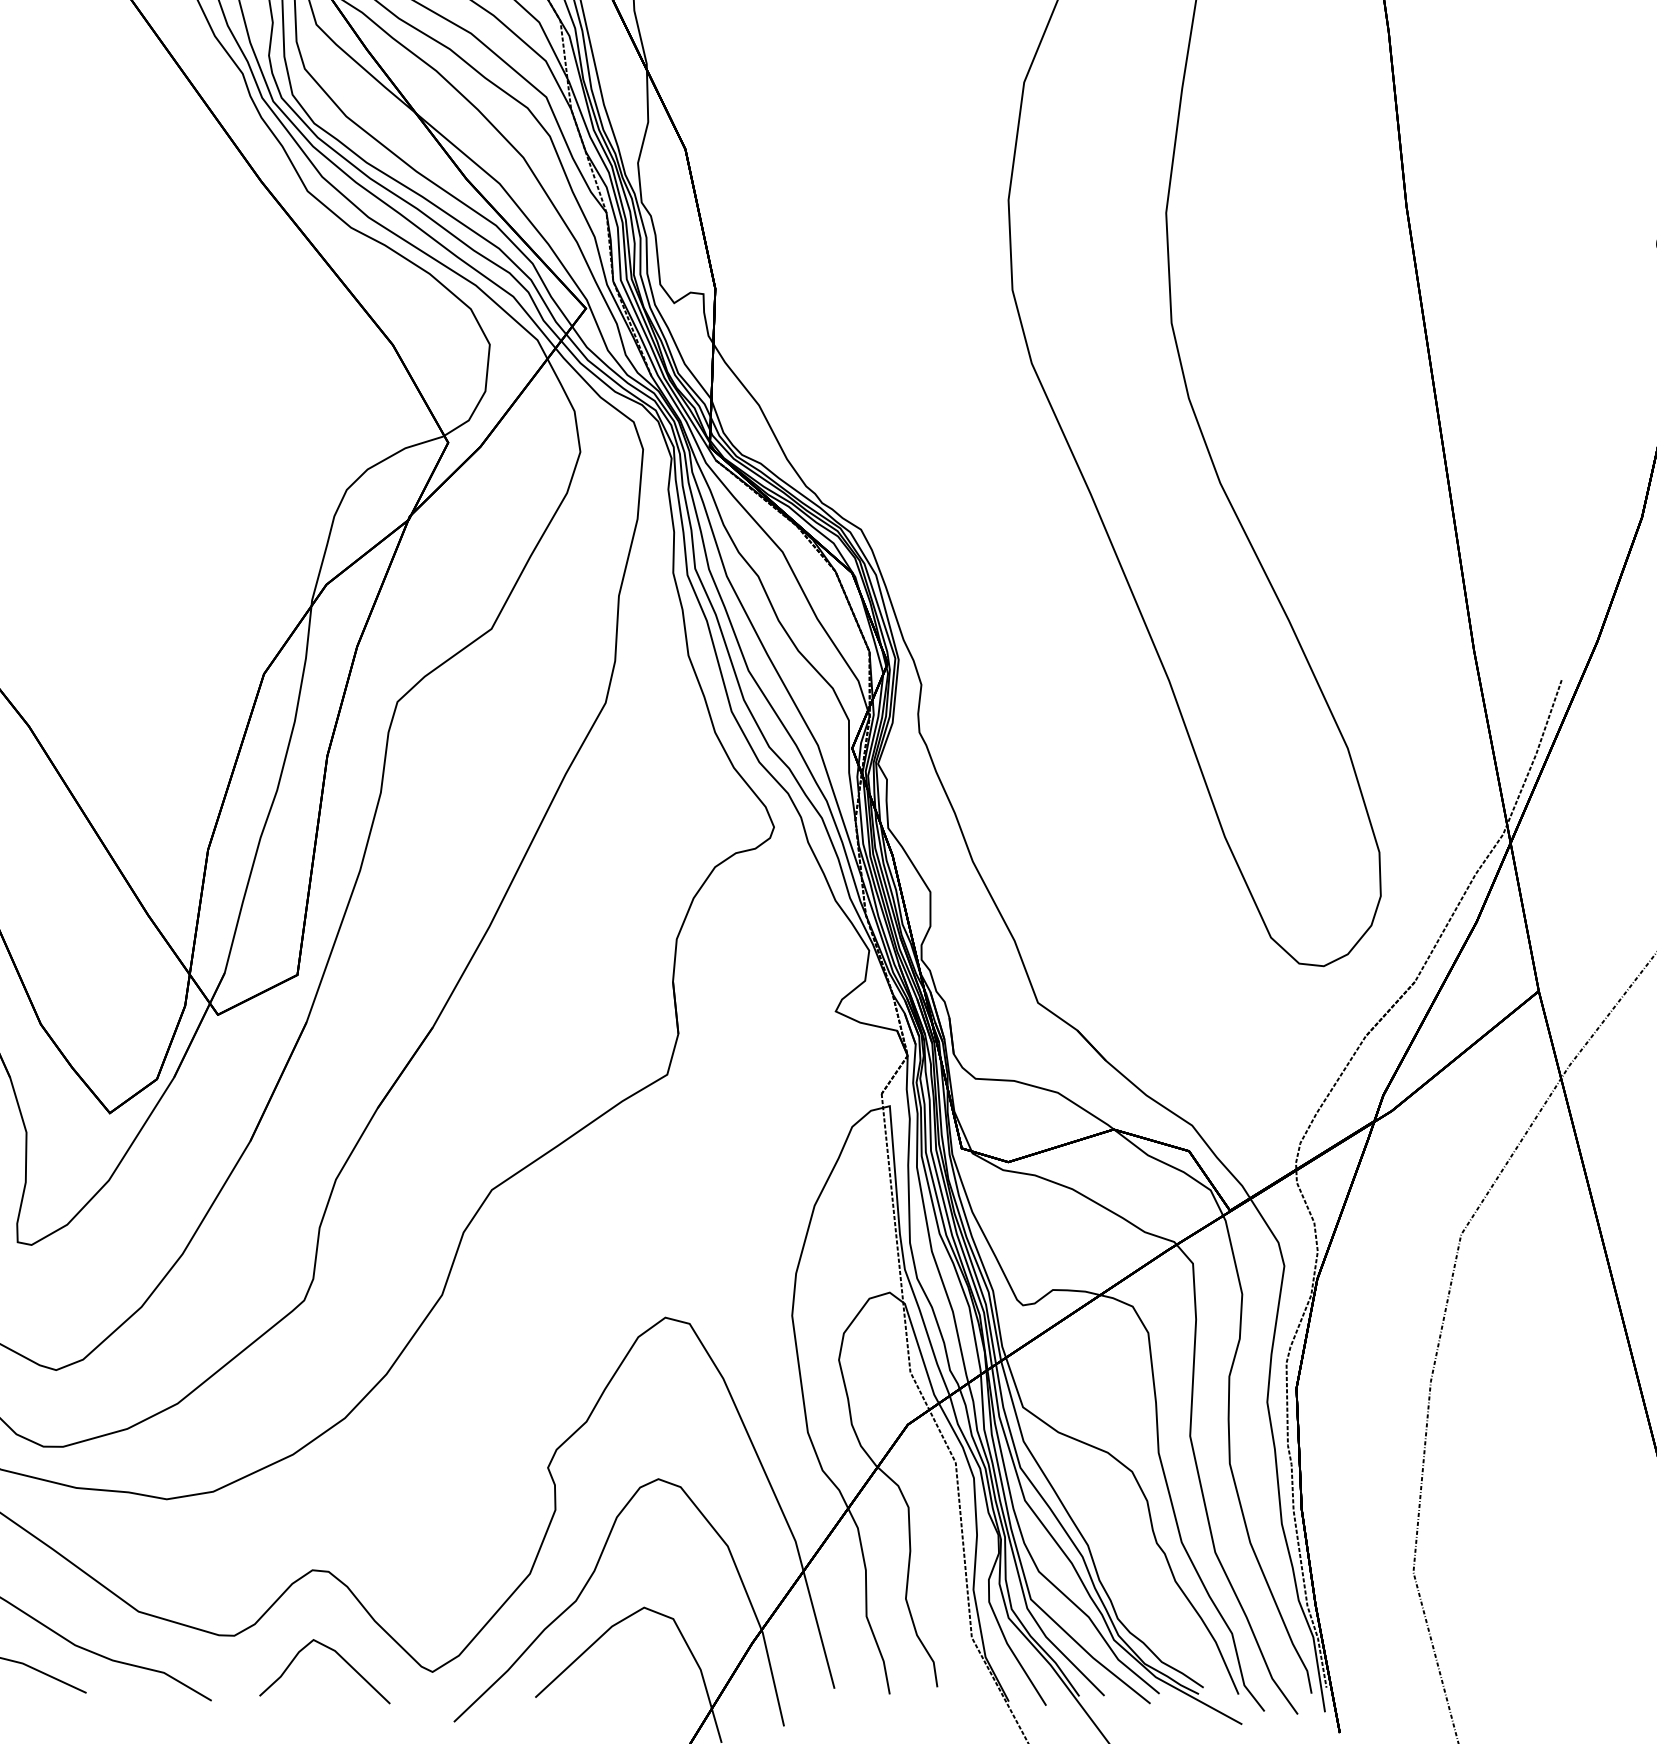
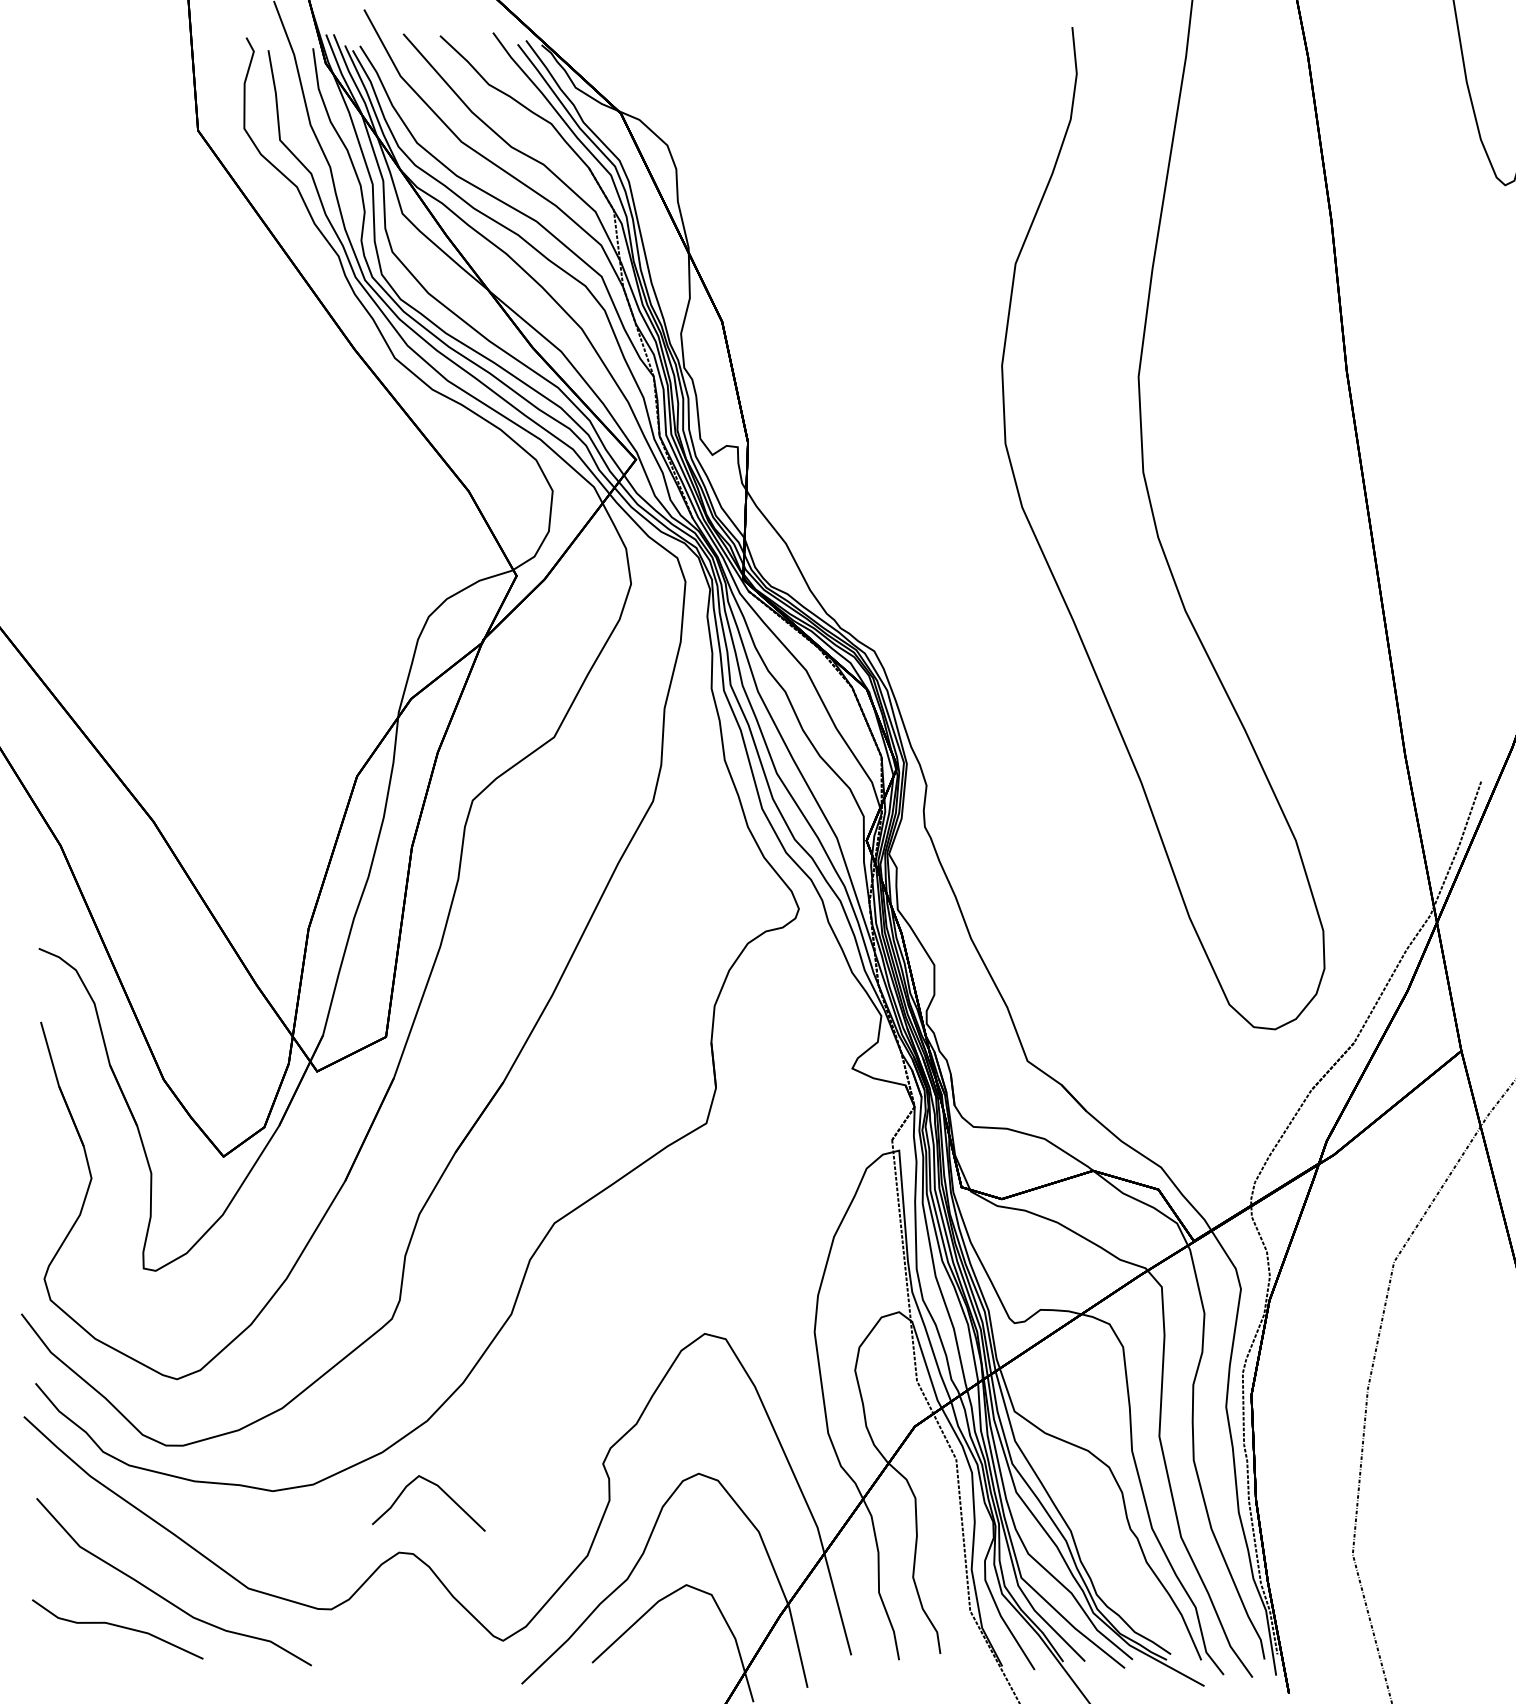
curve: (339, 1656) -> (441, 1490), moved

